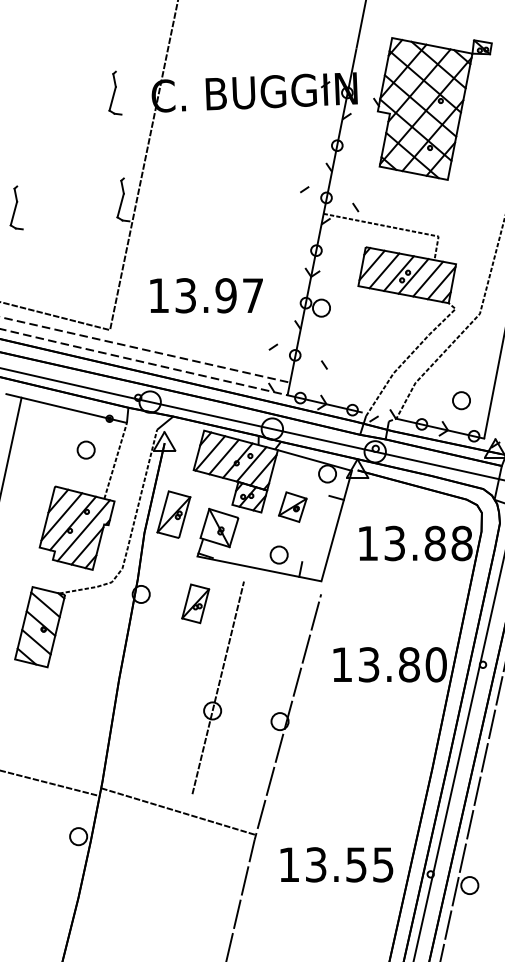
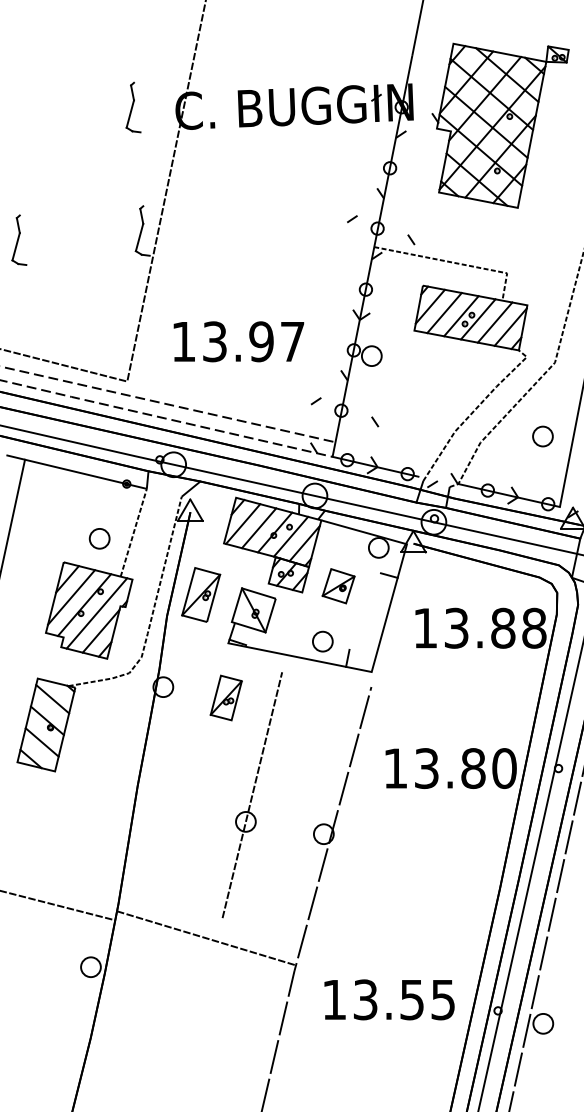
part: (461, 400) -> (542, 436), moved
part: (85, 449) -> (98, 538), moved

